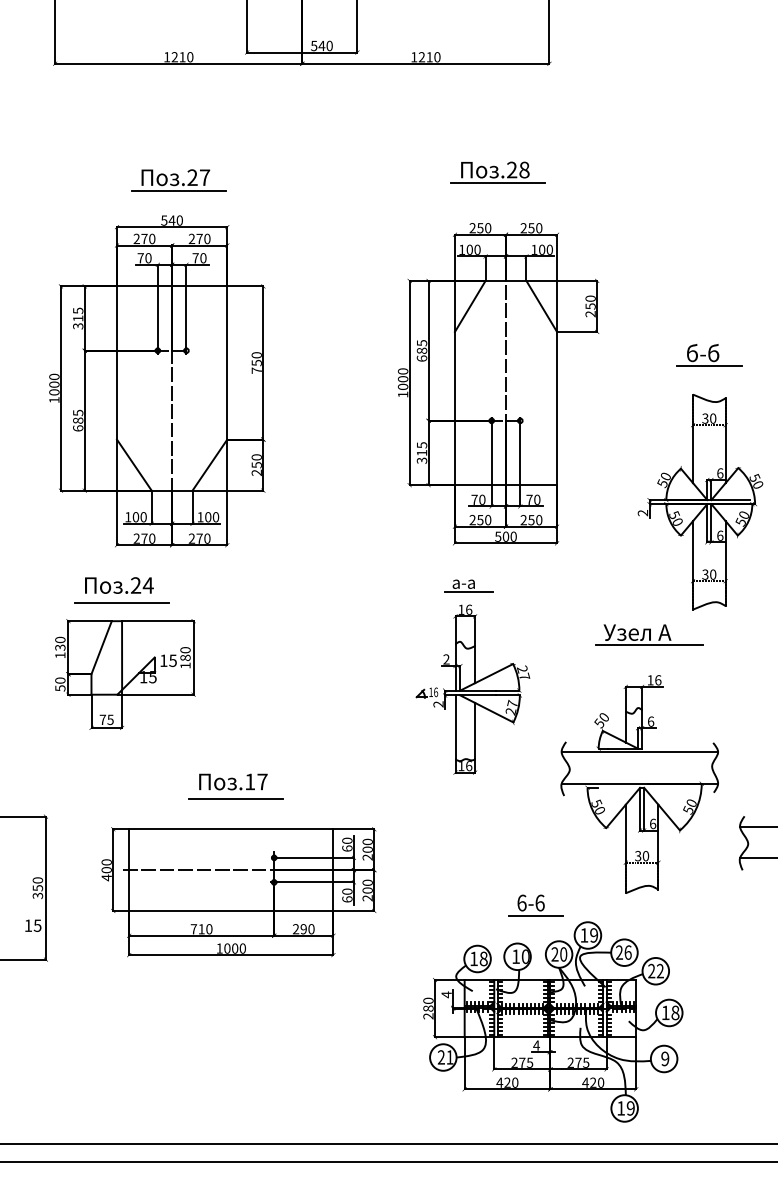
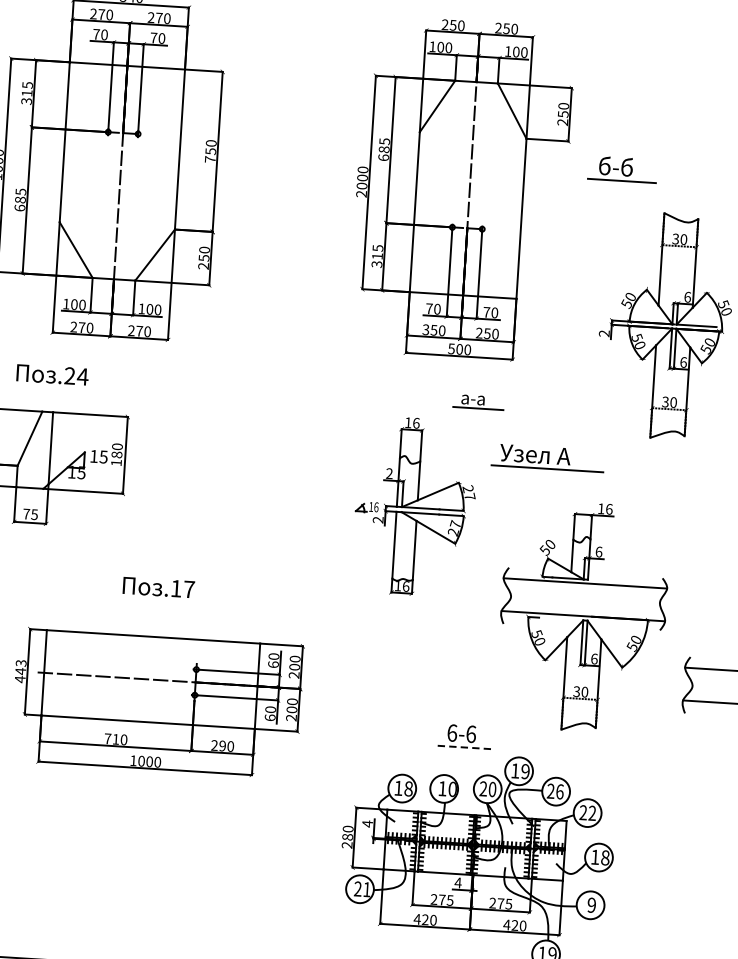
part: (709, 355) -> (622, 169), moved
text: (402, 394) -> (360, 193), 1000 -> 2000
text: (472, 520) -> (425, 330), 250 -> 350
part: (468, 585) -> (477, 401), moved
line: (121, 602) -> (53, 392), removed
part: (649, 634) -> (547, 457), moved
line: (235, 798) -> (159, 605), removed
text: (106, 866) -> (20, 667), 400 -> 443
line: (536, 916) -> (466, 748), solid -> dashed

